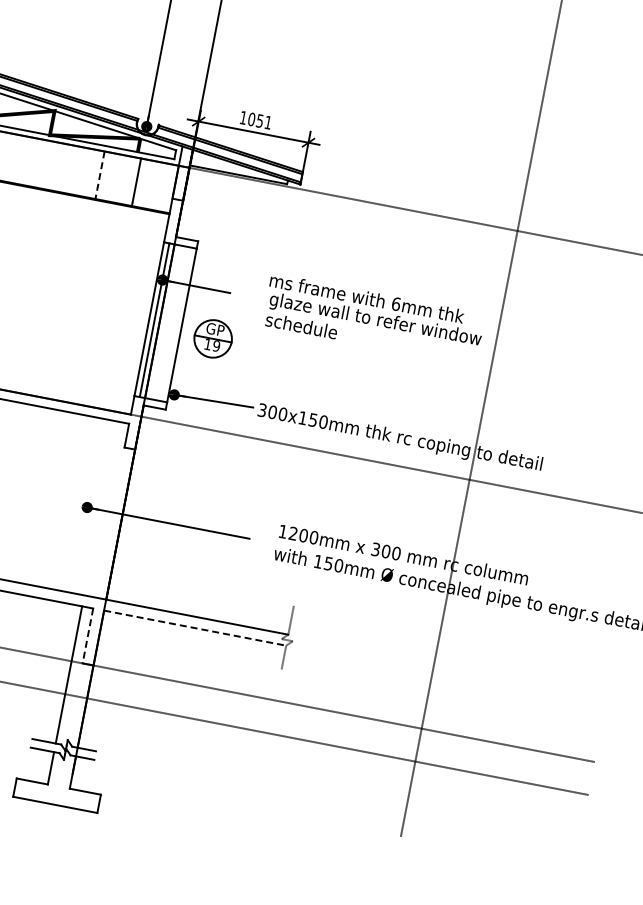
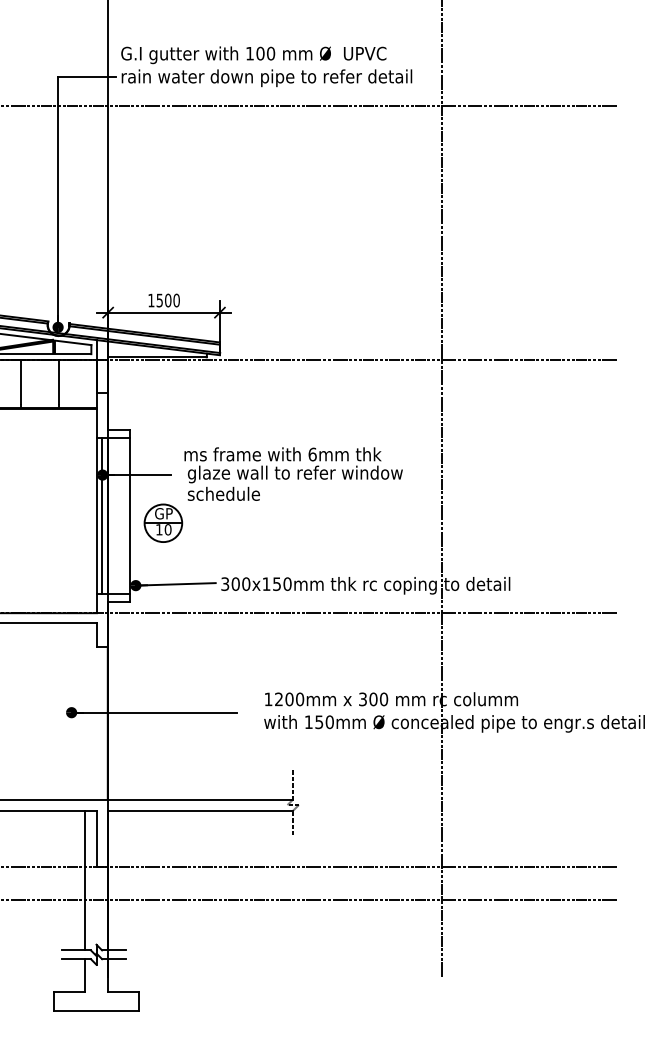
text: (259, 120) -> (167, 300), 1051 -> 1500
line: (100, 173) -> (21, 382), dashed -> solid
text: (373, 319) -> (293, 473), moved
text: (215, 345) -> (167, 529), 19 -> 10
line: (195, 627) -> (200, 810), dashed -> solid
line: (87, 635) -> (96, 838), dashed -> solid

